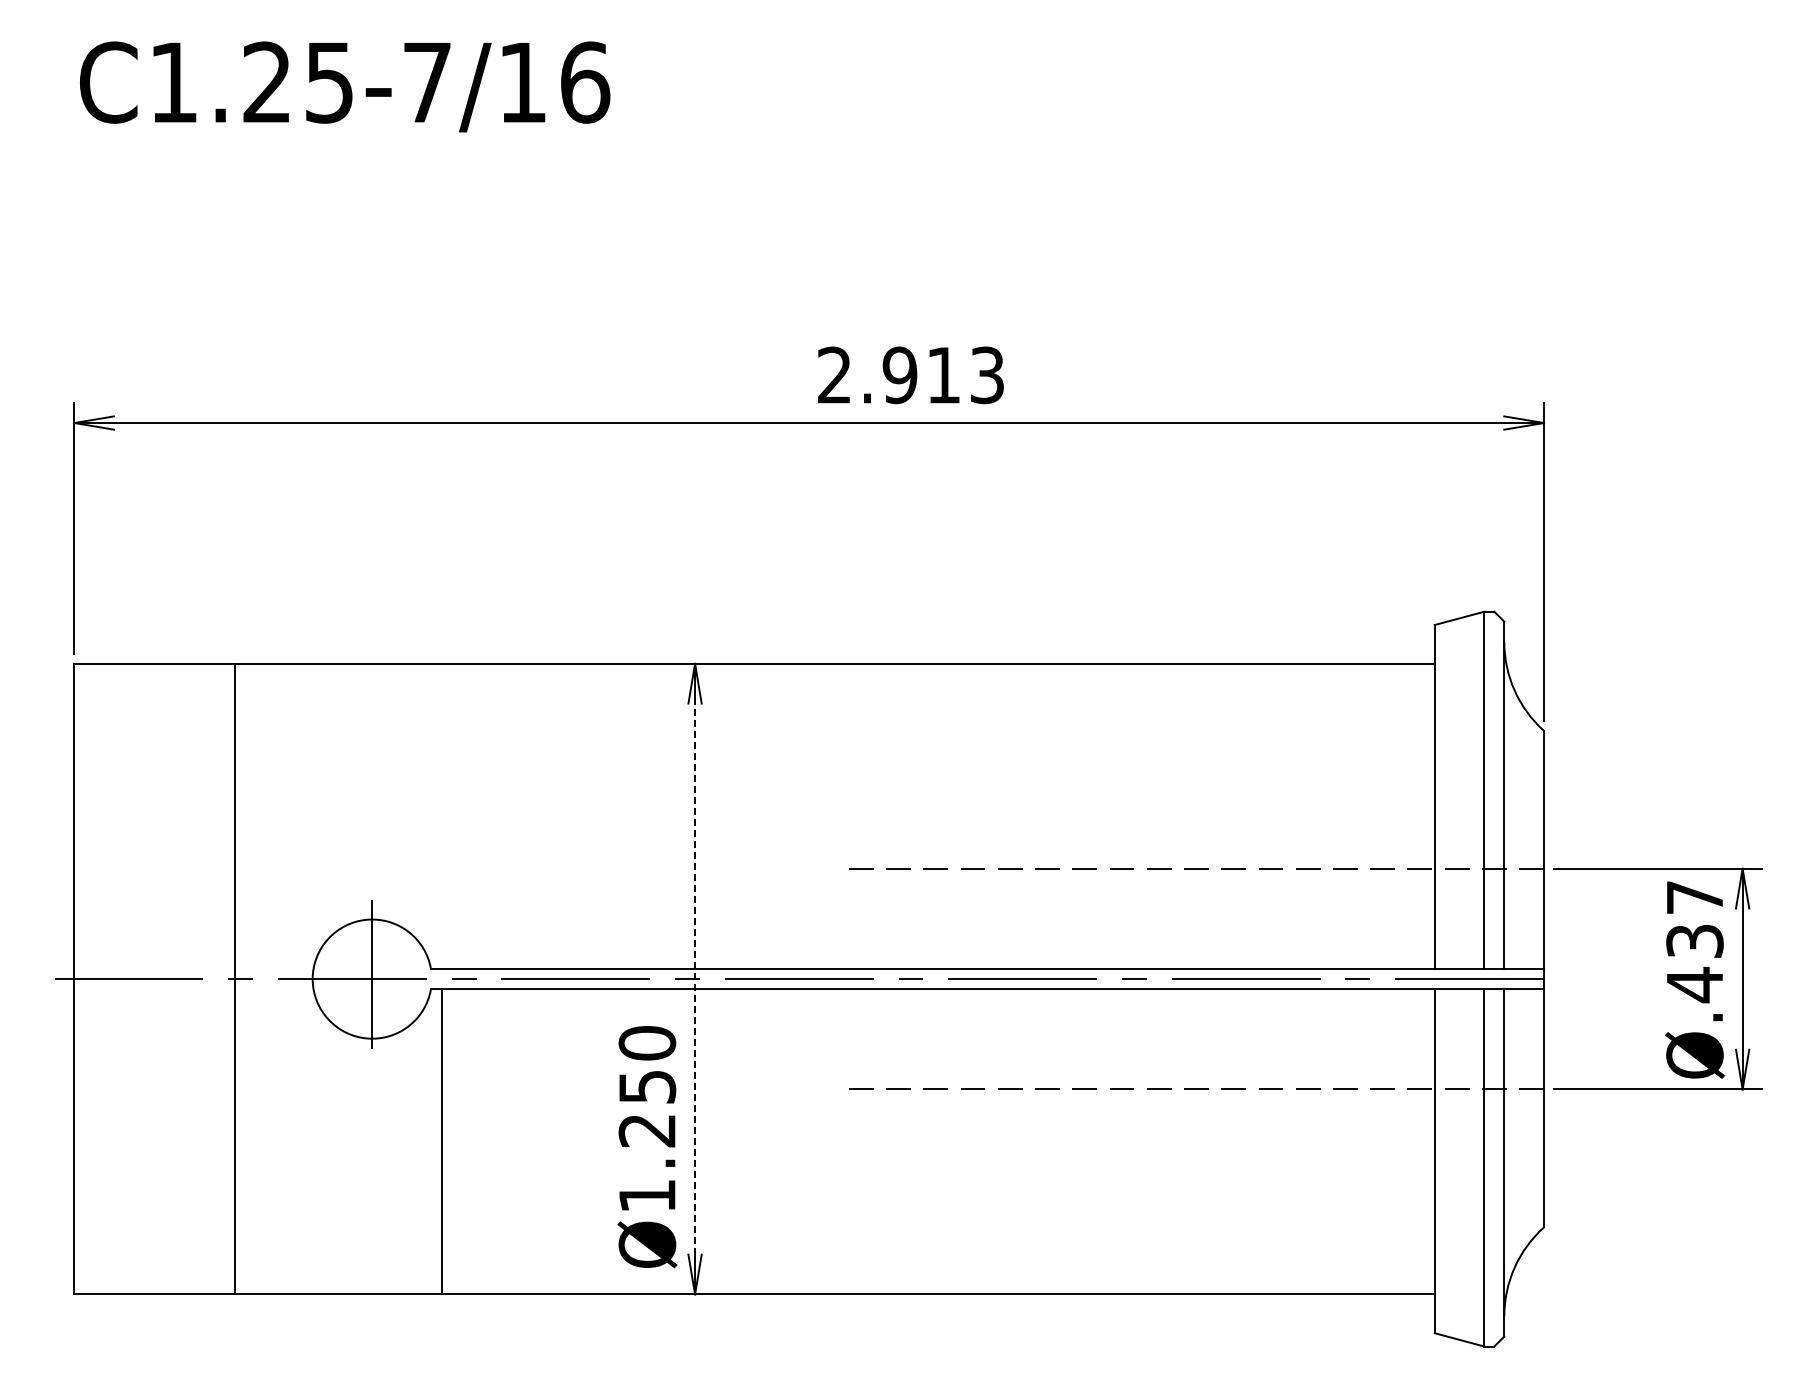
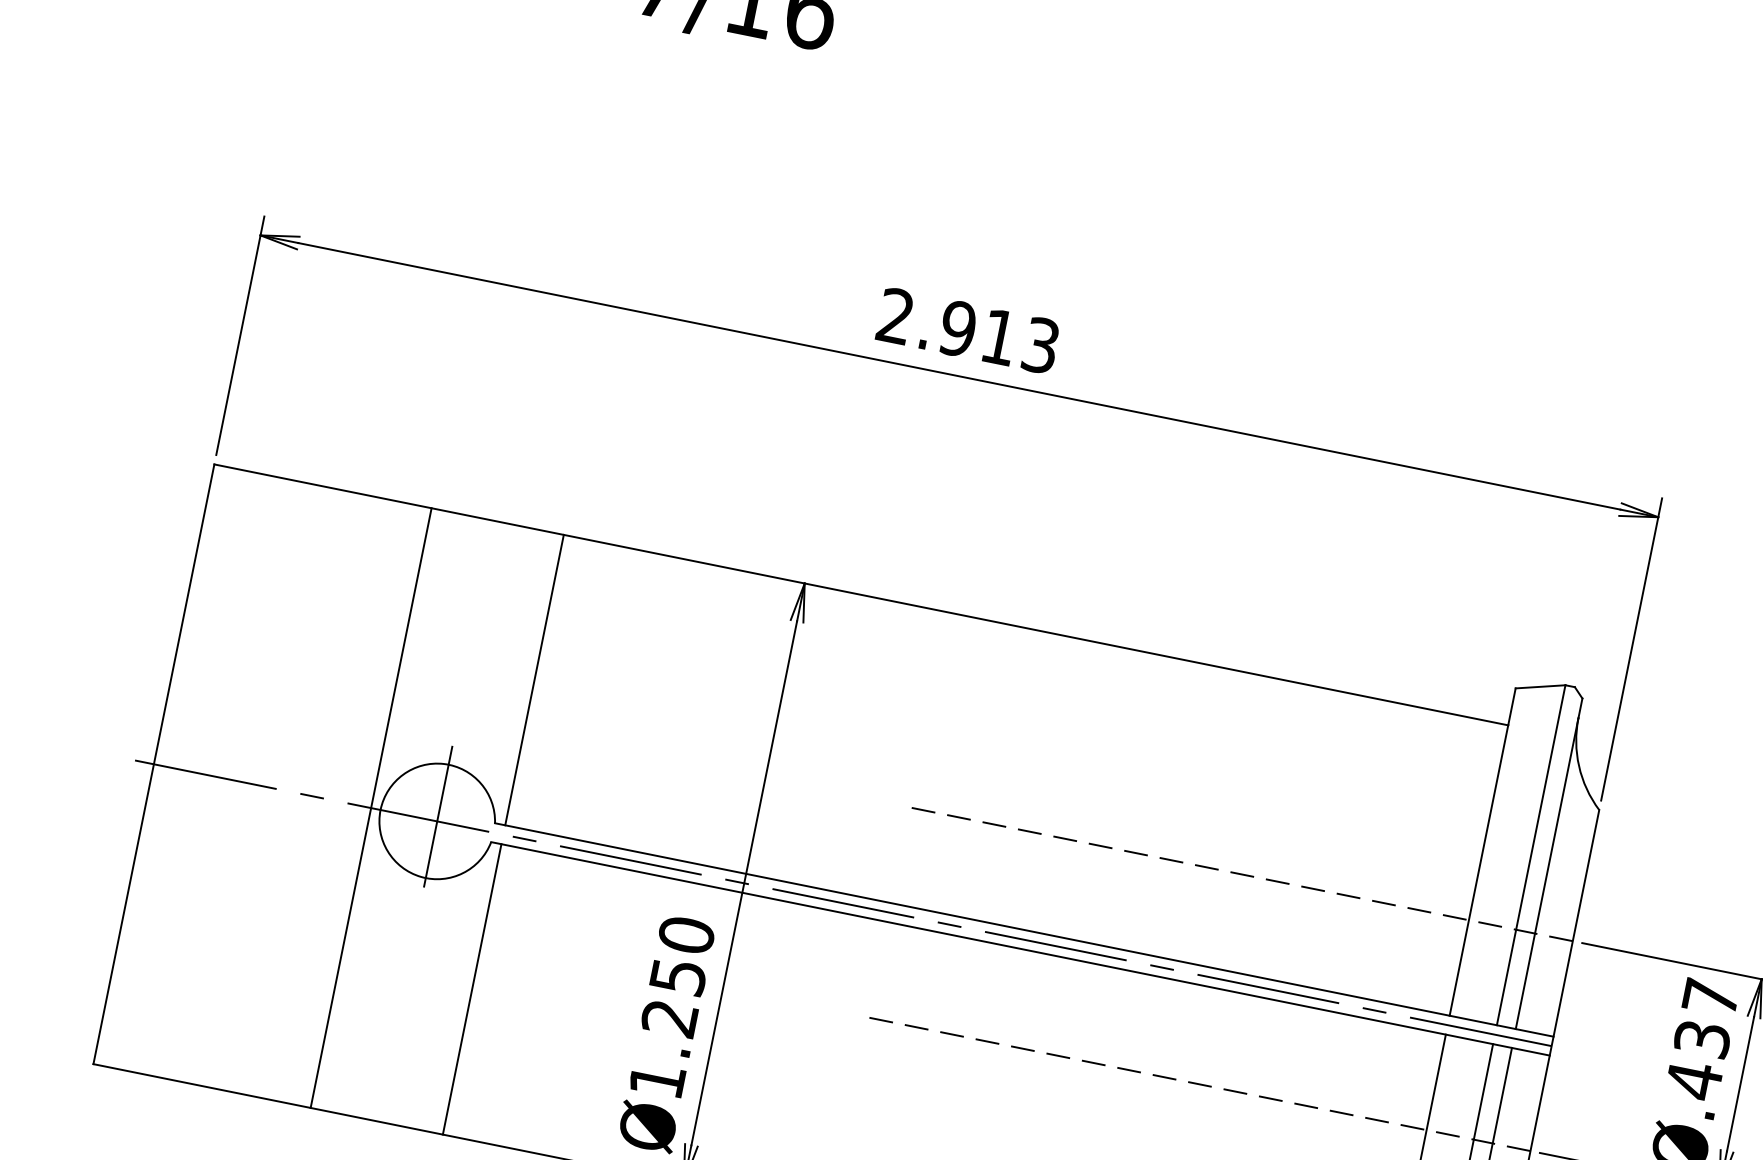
text: (910, 375) -> (967, 330), moved
line: (441, 816) -> (534, 680), added
line: (234, 978) -> (371, 807), moved
line: (695, 979) -> (744, 883), dashed -> solid

